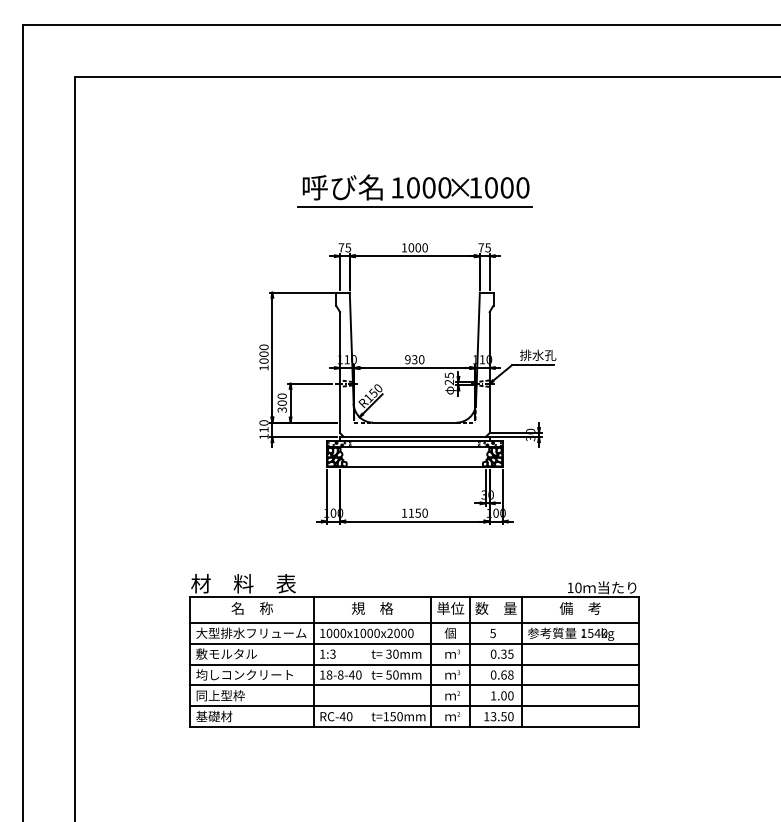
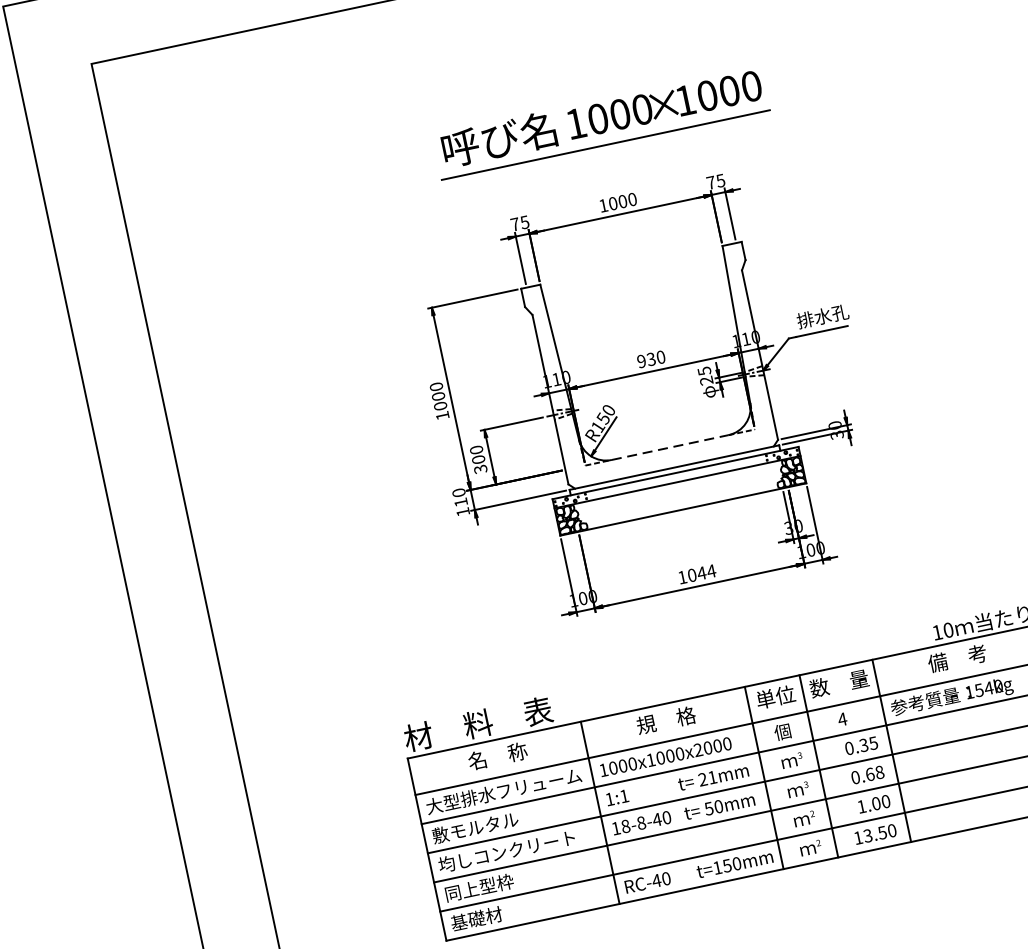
line: (414, 422) -> (669, 447), solid -> dashed
text: (418, 512) -> (702, 572), 1150 -> 1044
text: (493, 633) -> (843, 719), 5 -> 4
text: (332, 653) -> (623, 795), 1:3 -> 1:1
text: (392, 653) -> (707, 777), 30mm -> 21mm

